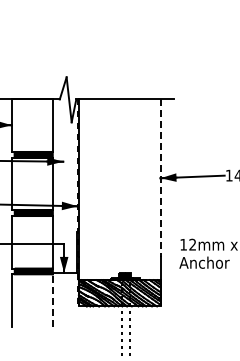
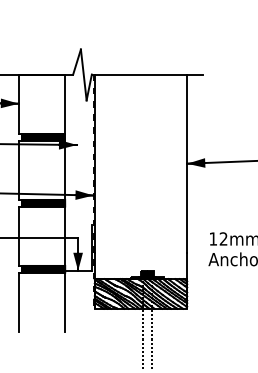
line: (160, 178) -> (187, 164), dashed -> solid
line: (52, 300) -> (64, 302), dashed -> solid

